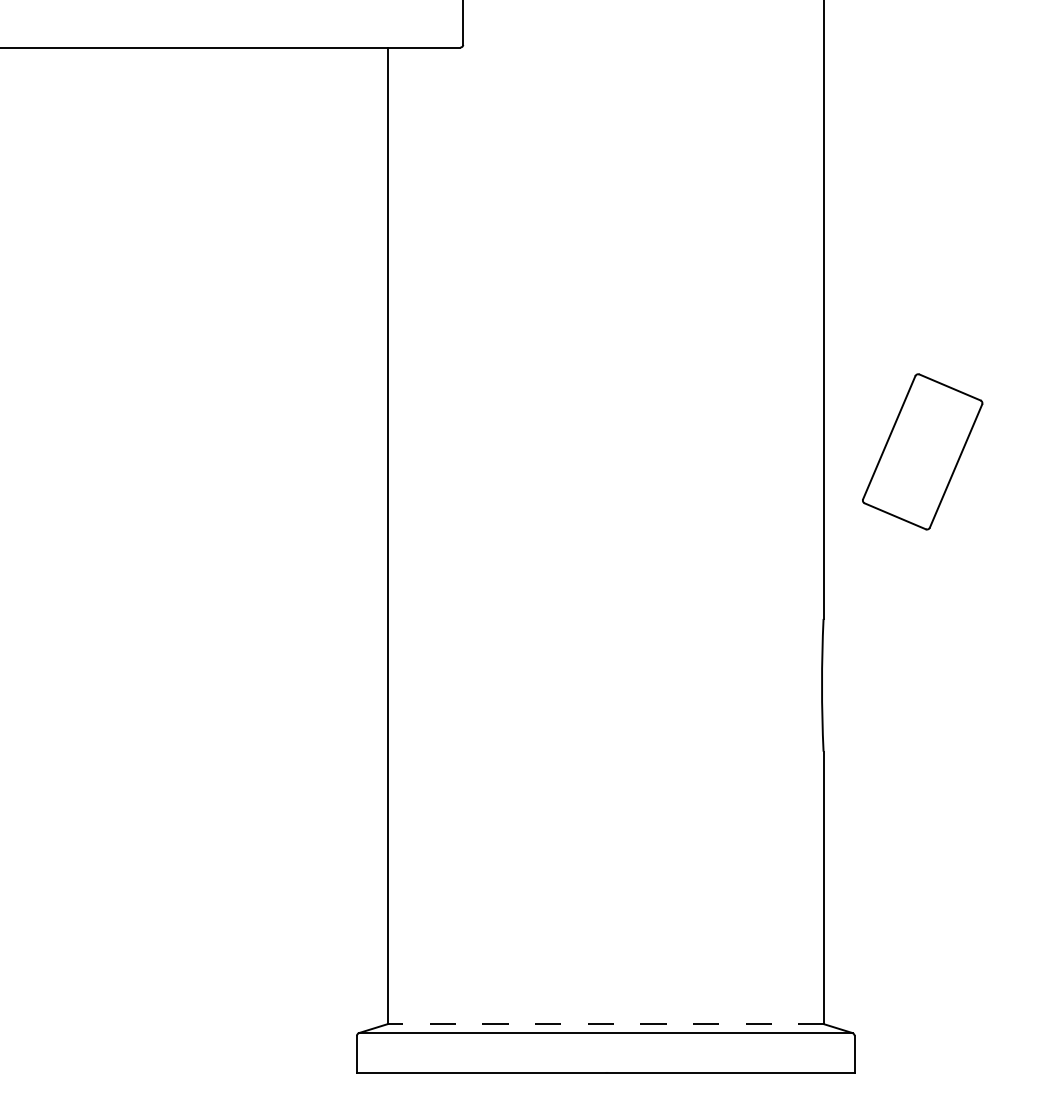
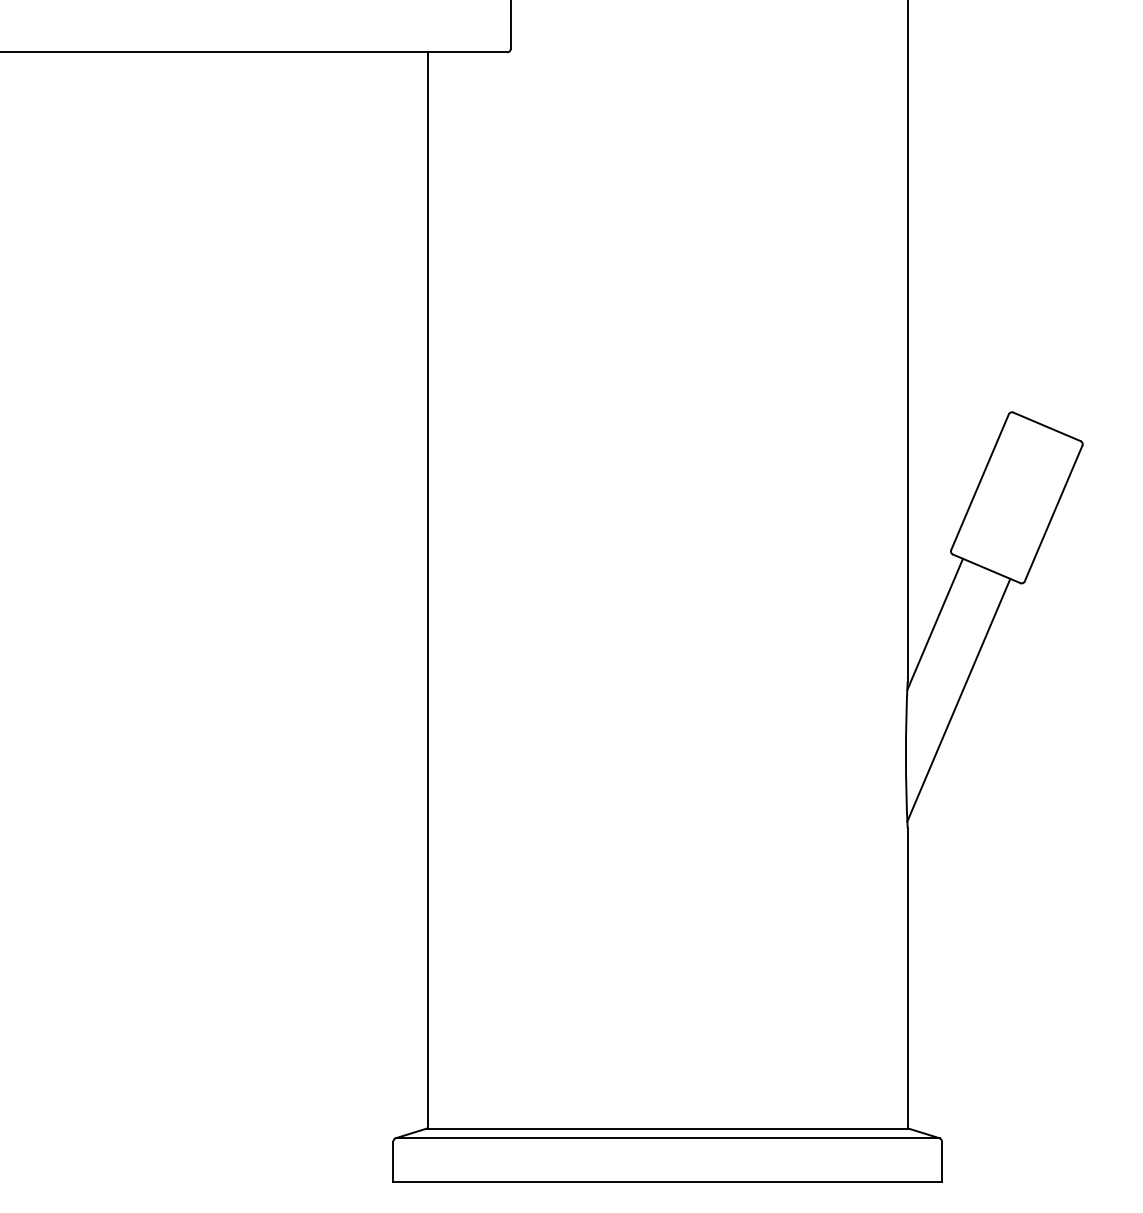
line: (848, 566) -> (935, 624), added
line: (869, 635) -> (958, 700), added
line: (605, 1024) -> (667, 1128), dashed -> solid

